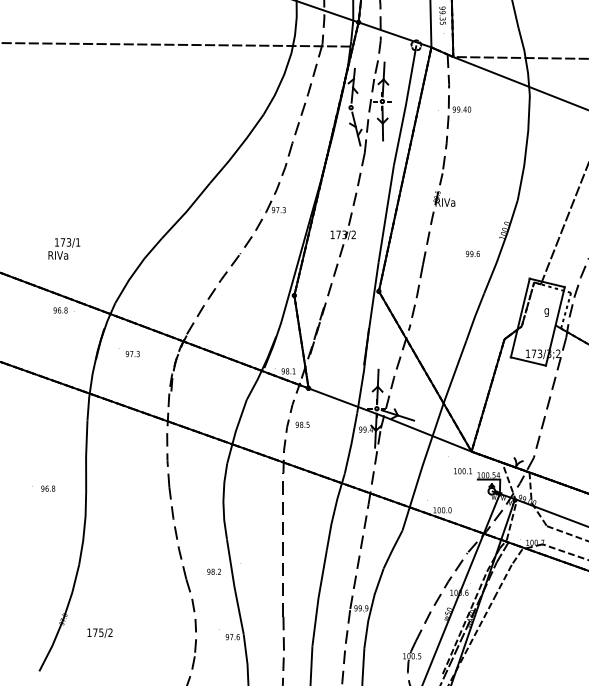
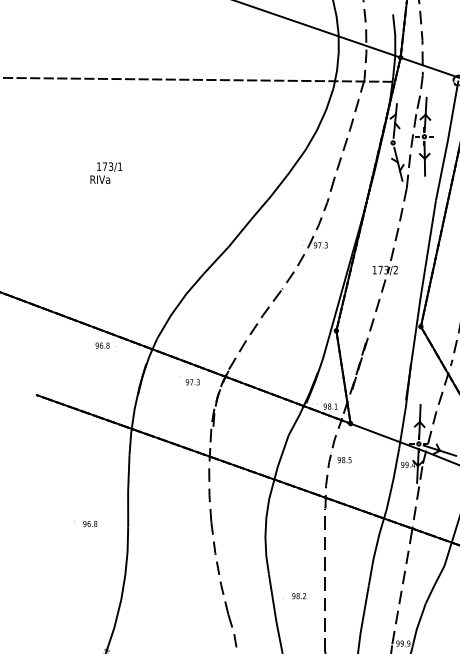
text: (64, 248) -> (106, 172), moved
text: (129, 352) -> (189, 380), moved
text: (213, 571) -> (298, 595), moved

